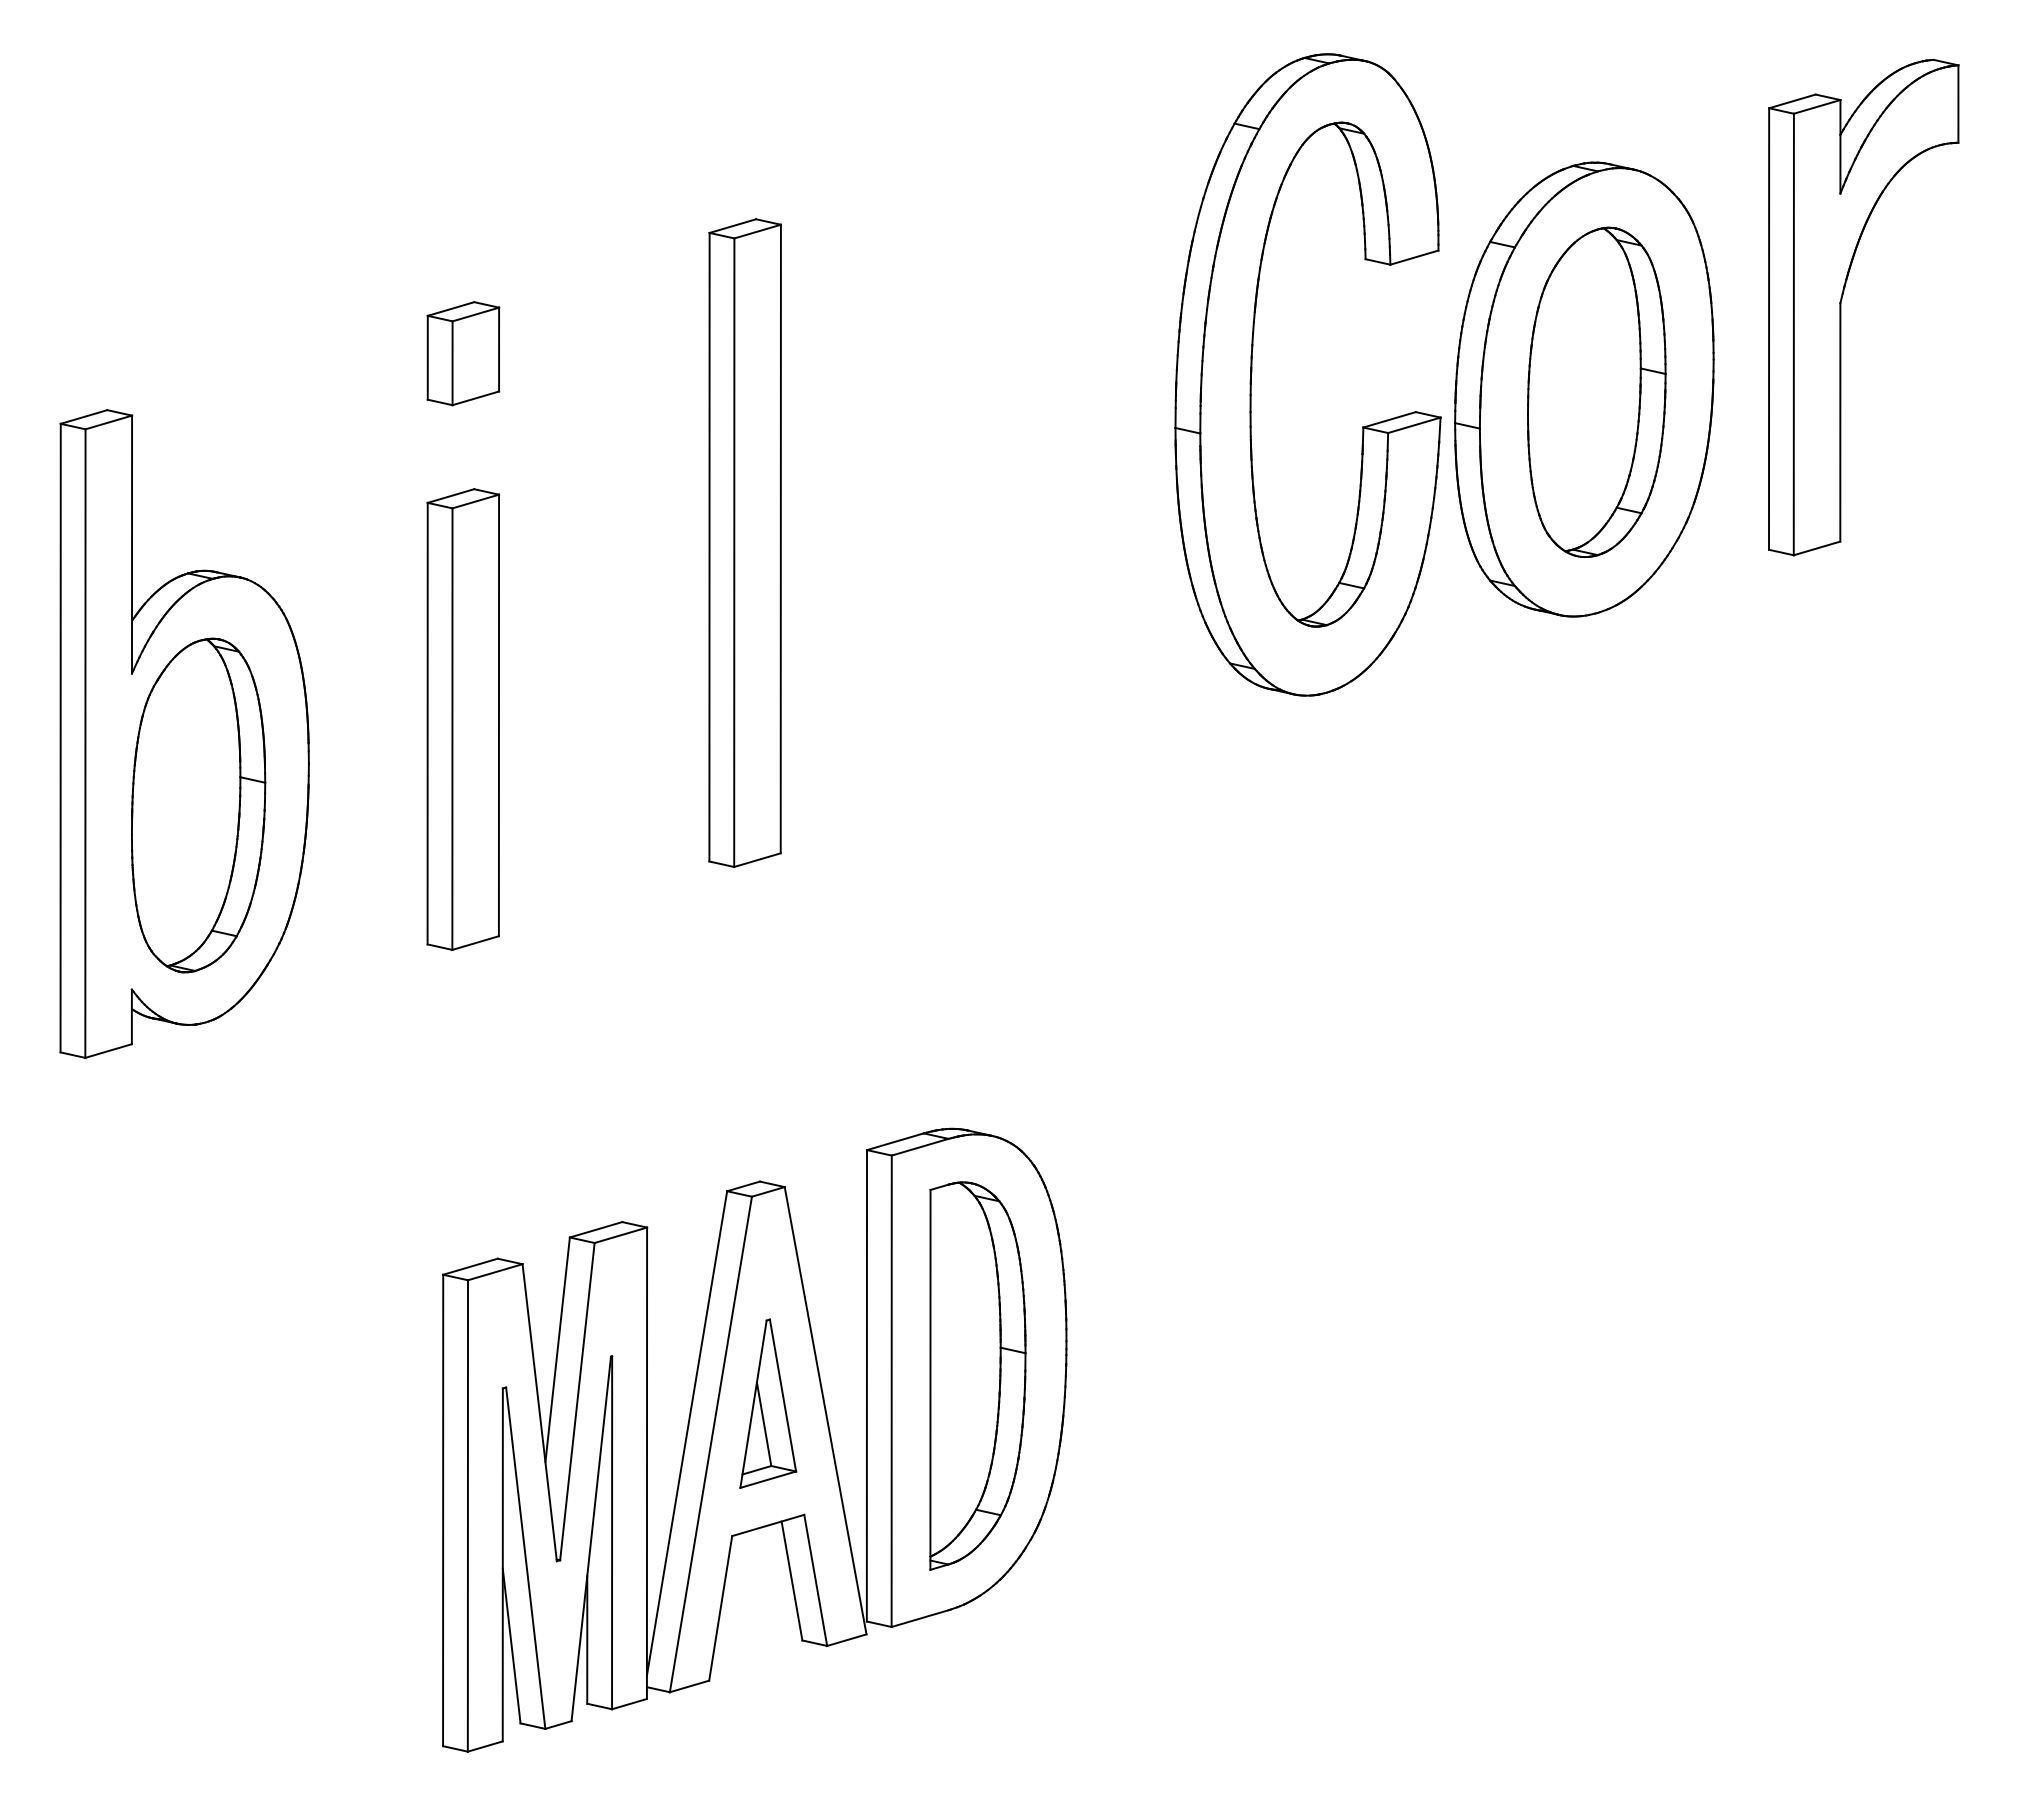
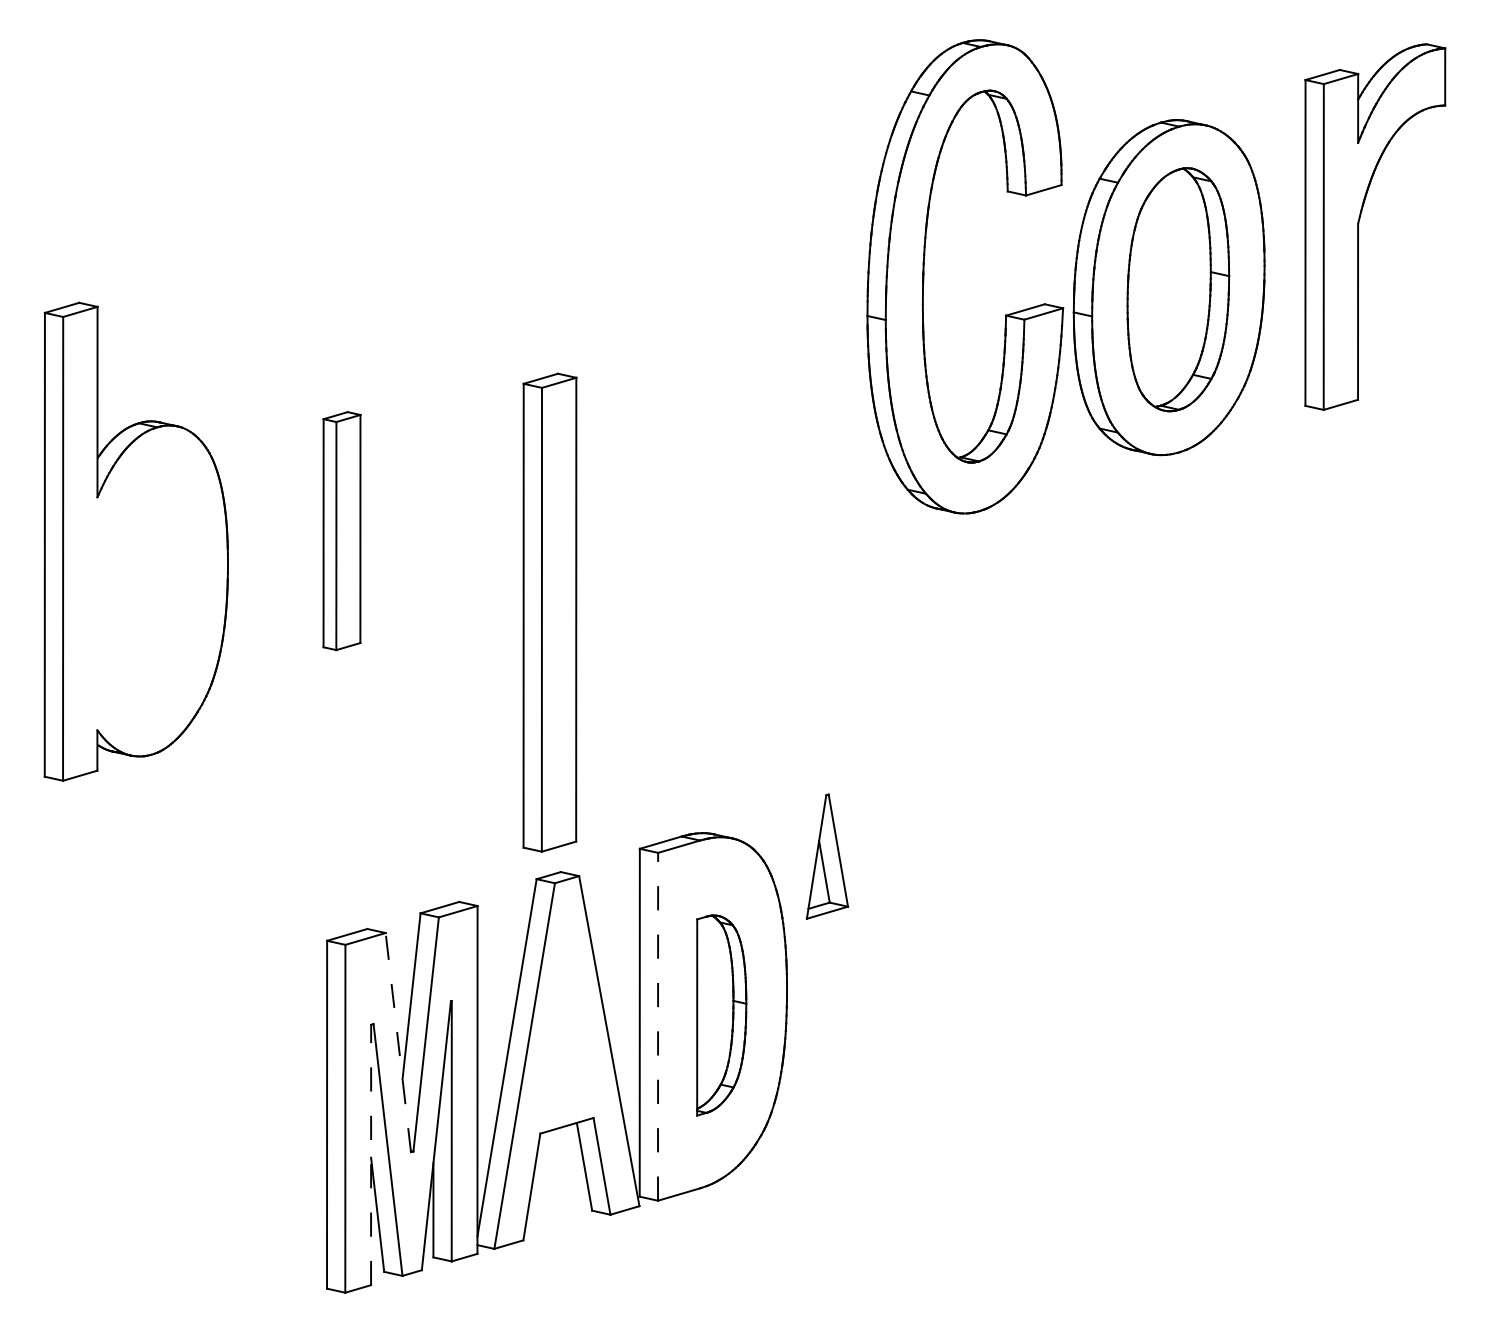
part: (463, 353) -> (342, 261), removed
part: (744, 542) -> (549, 612), moved
part: (463, 719) -> (342, 531), size x0.7
part: (198, 805) -> (146, 594), removed
part: (977, 1375) -> (721, 1015), size x0.7
line: (891, 1391) -> (657, 1026), solid -> dashed
part: (768, 1403) -> (827, 856), moved
line: (539, 1412) -> (398, 1042), solid -> dashed
line: (502, 1564) -> (370, 1154), solid -> dashed

